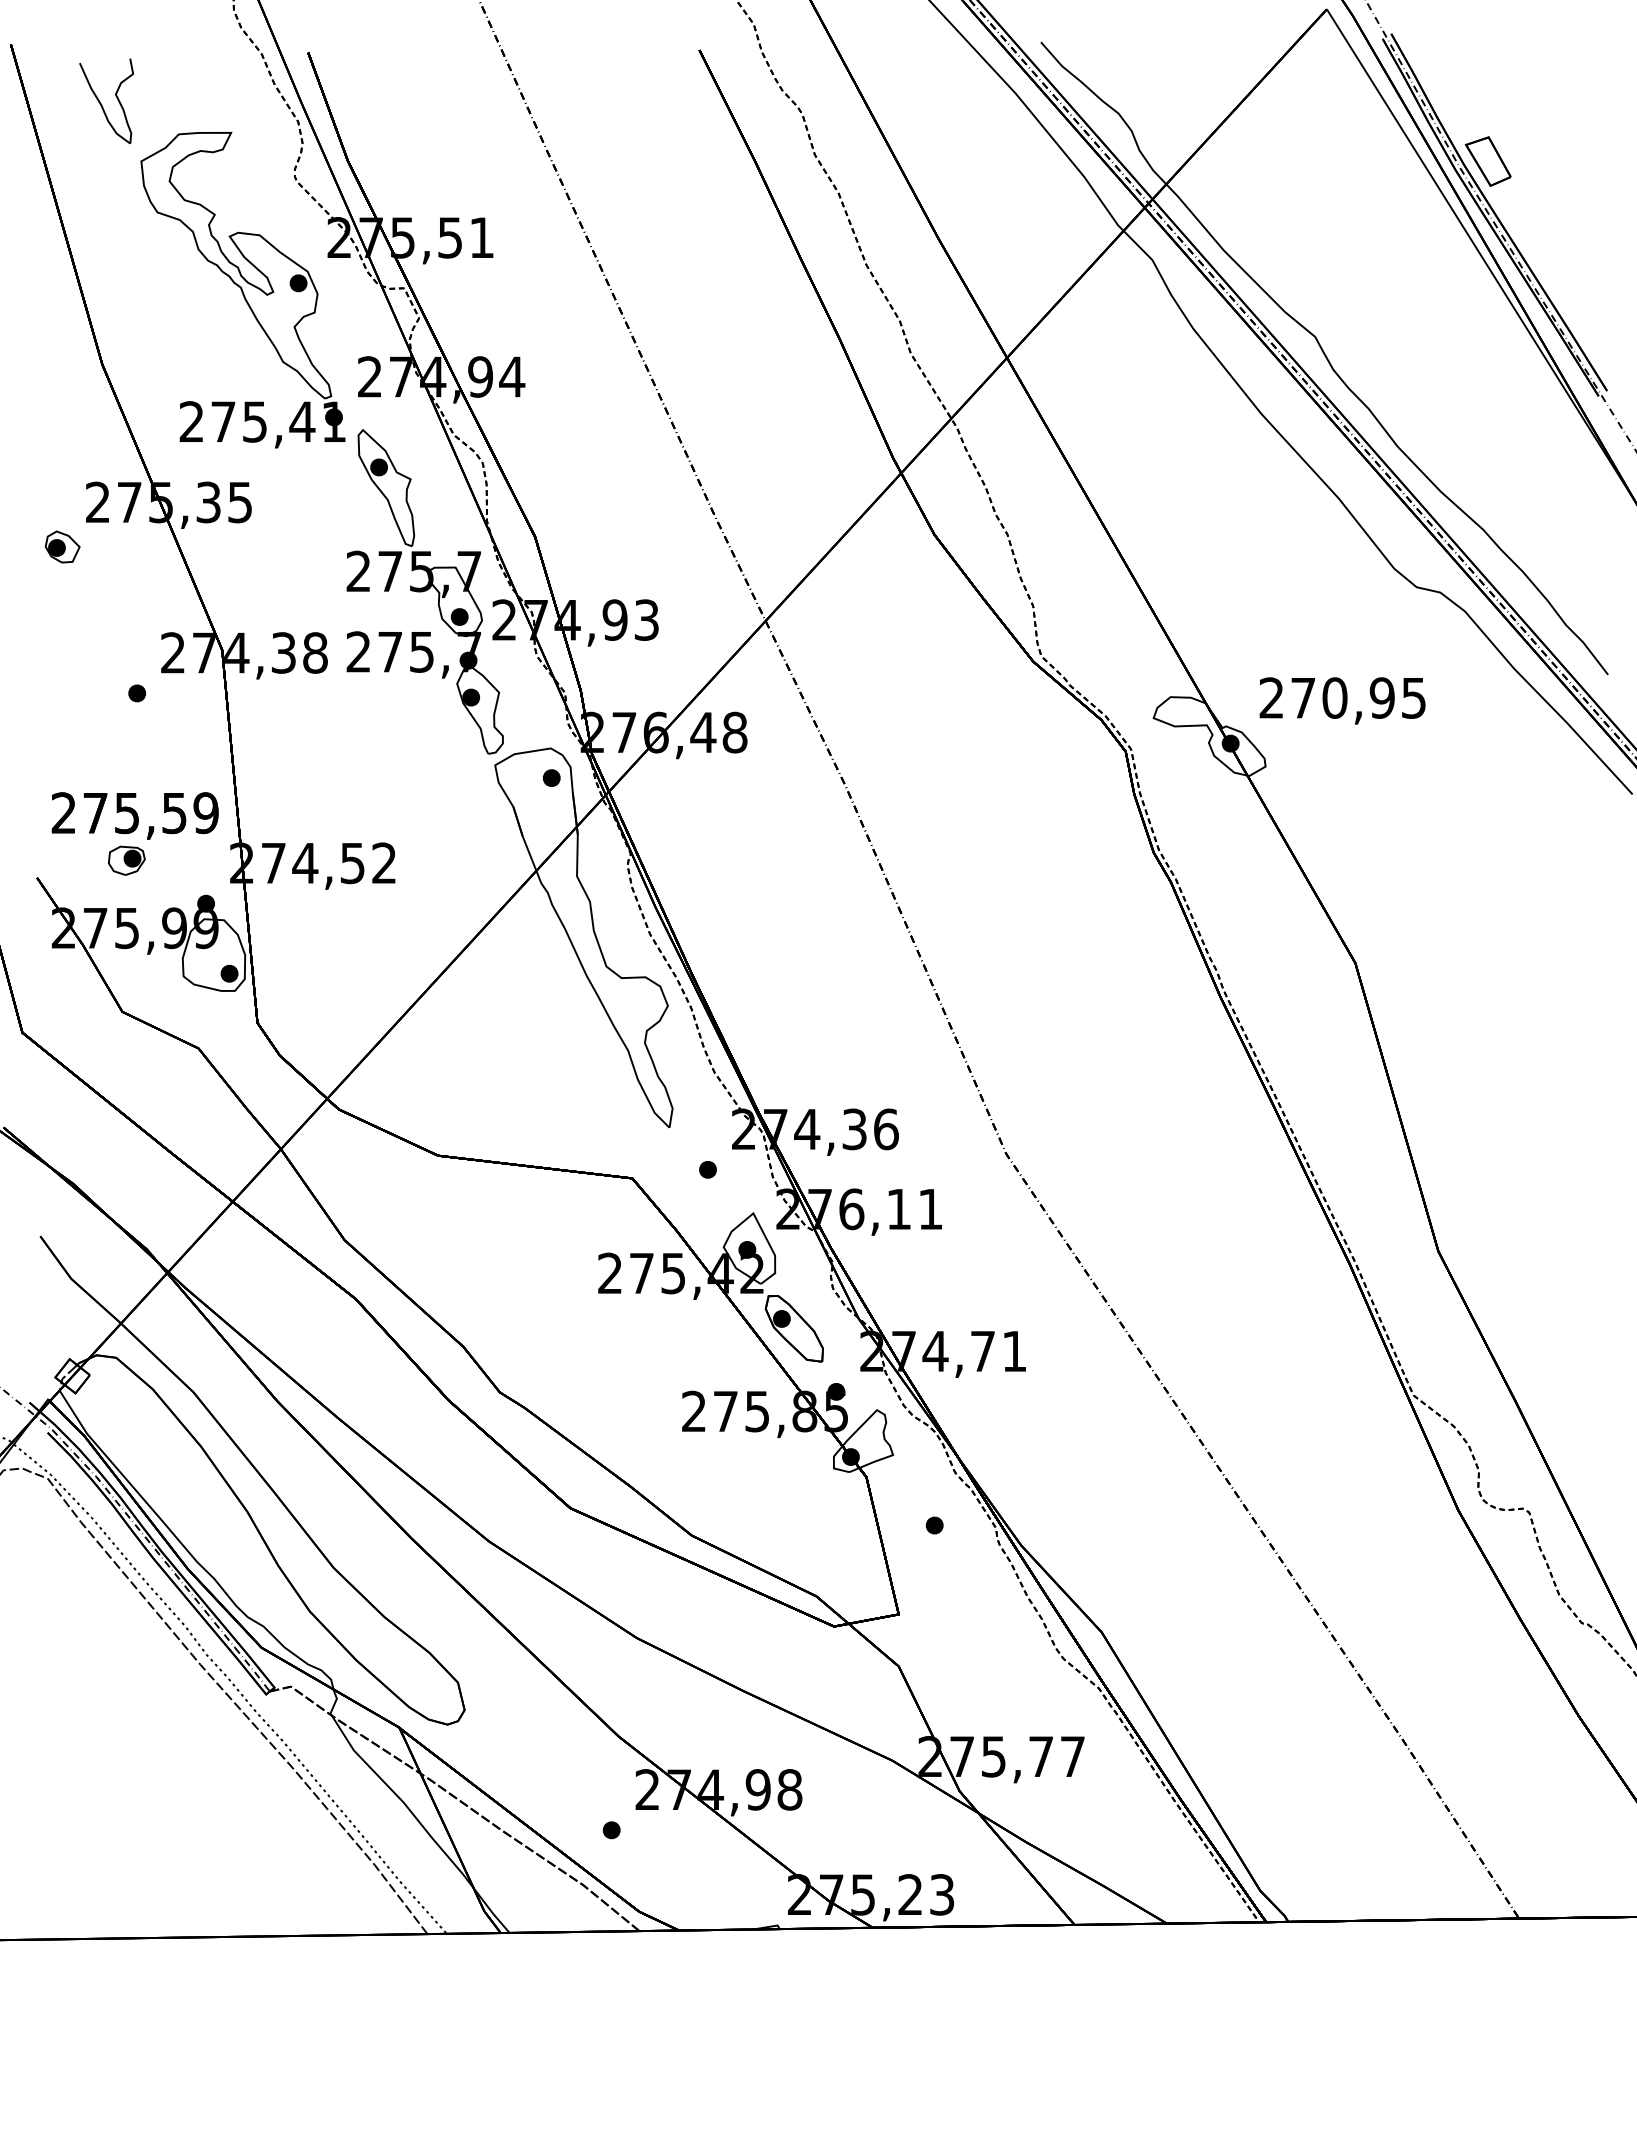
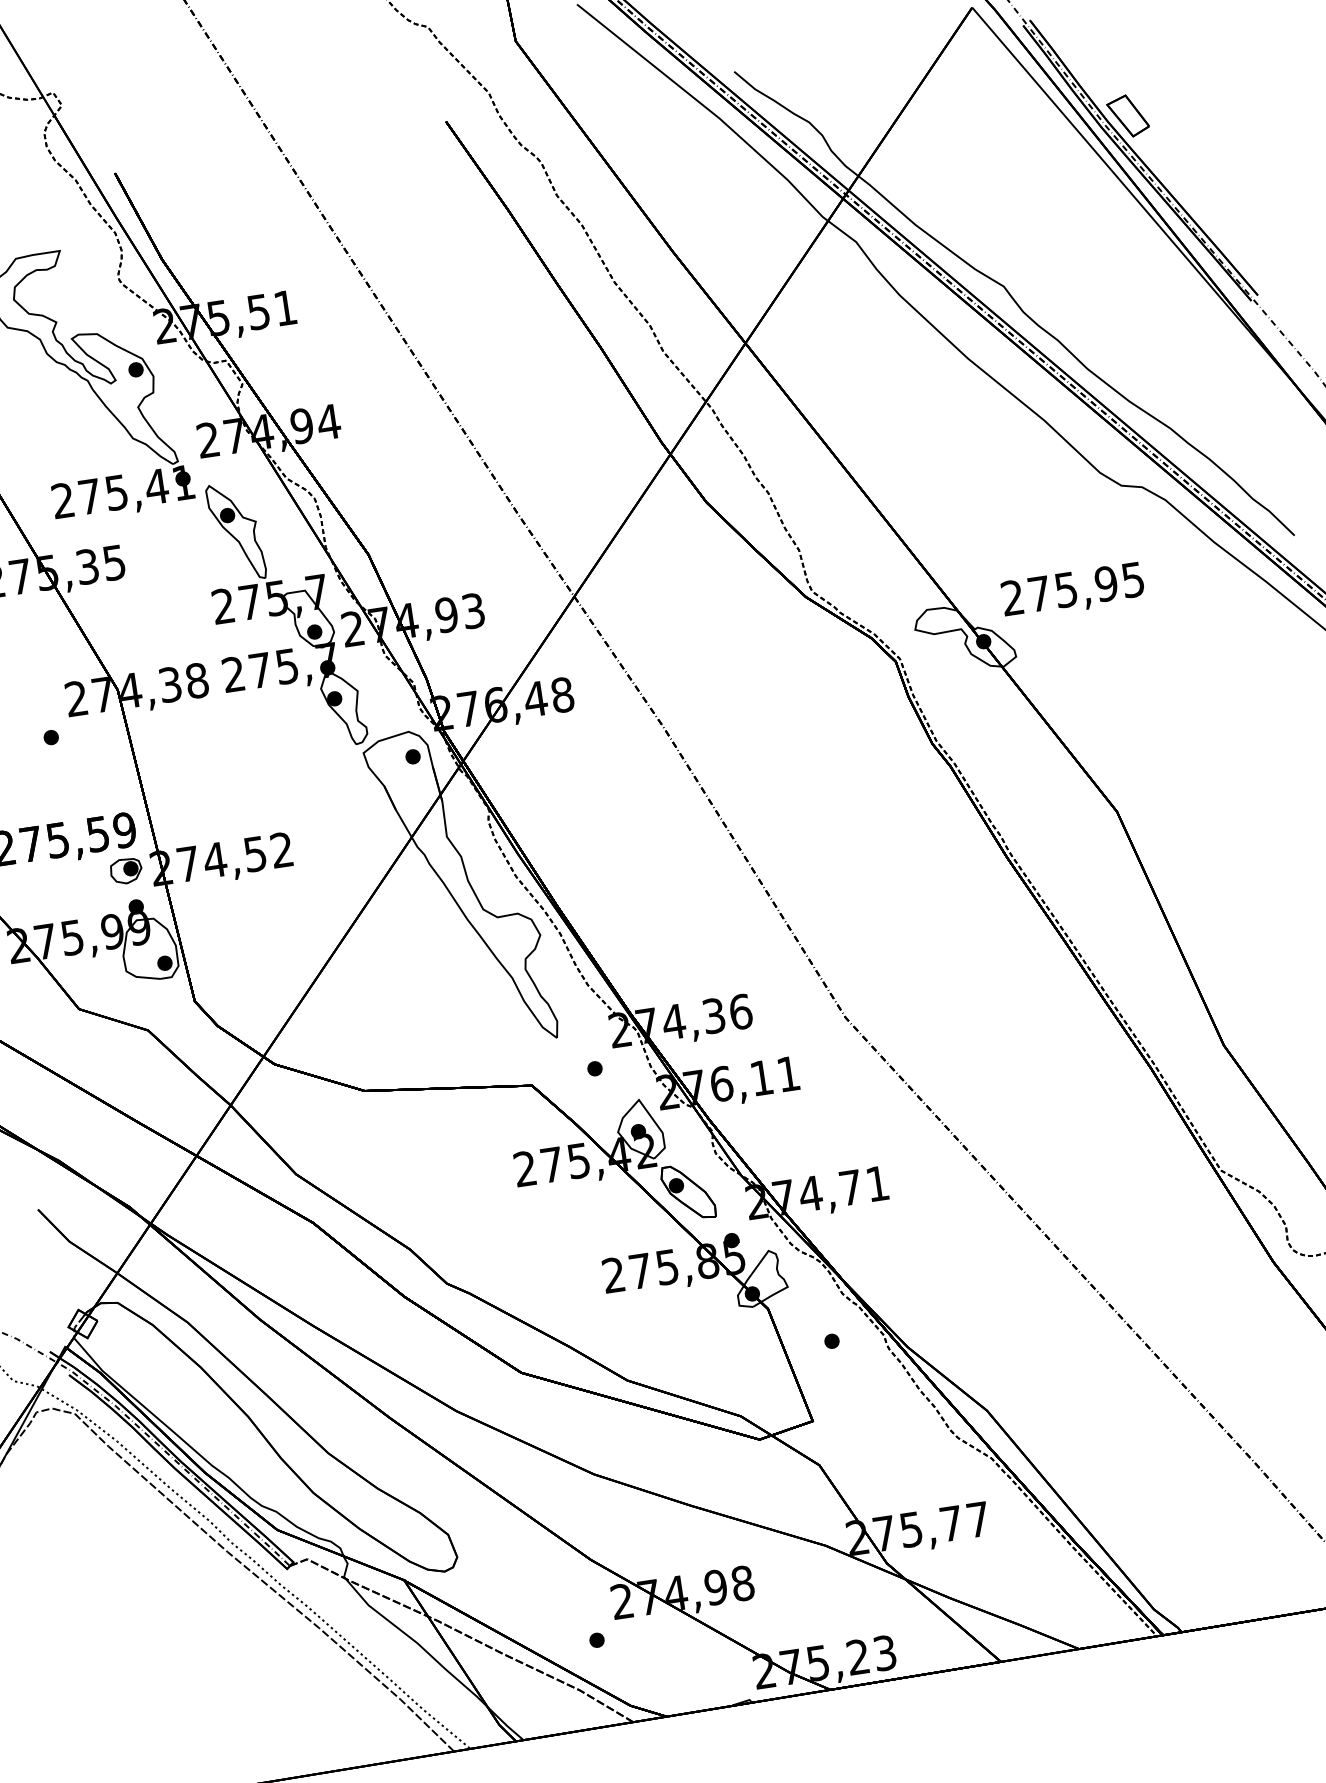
text: (1334, 697) -> (1065, 589), 270,95 -> 275,95
part: (126, 860) -> (126, 871), moved

